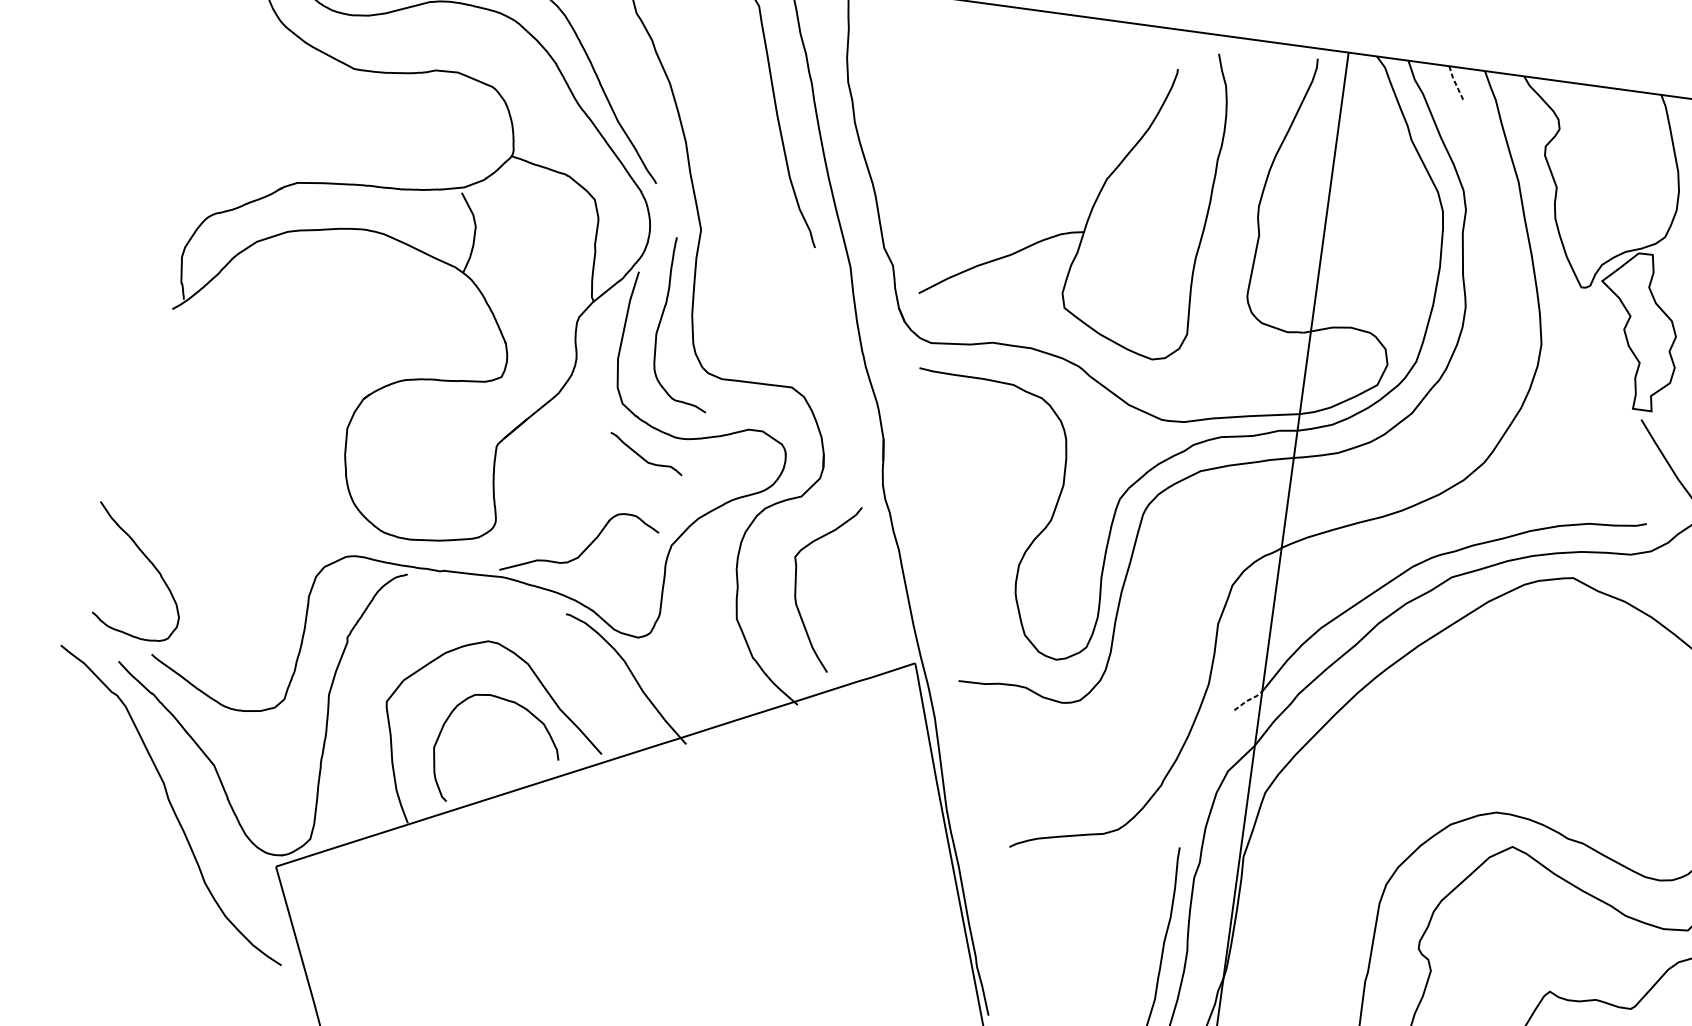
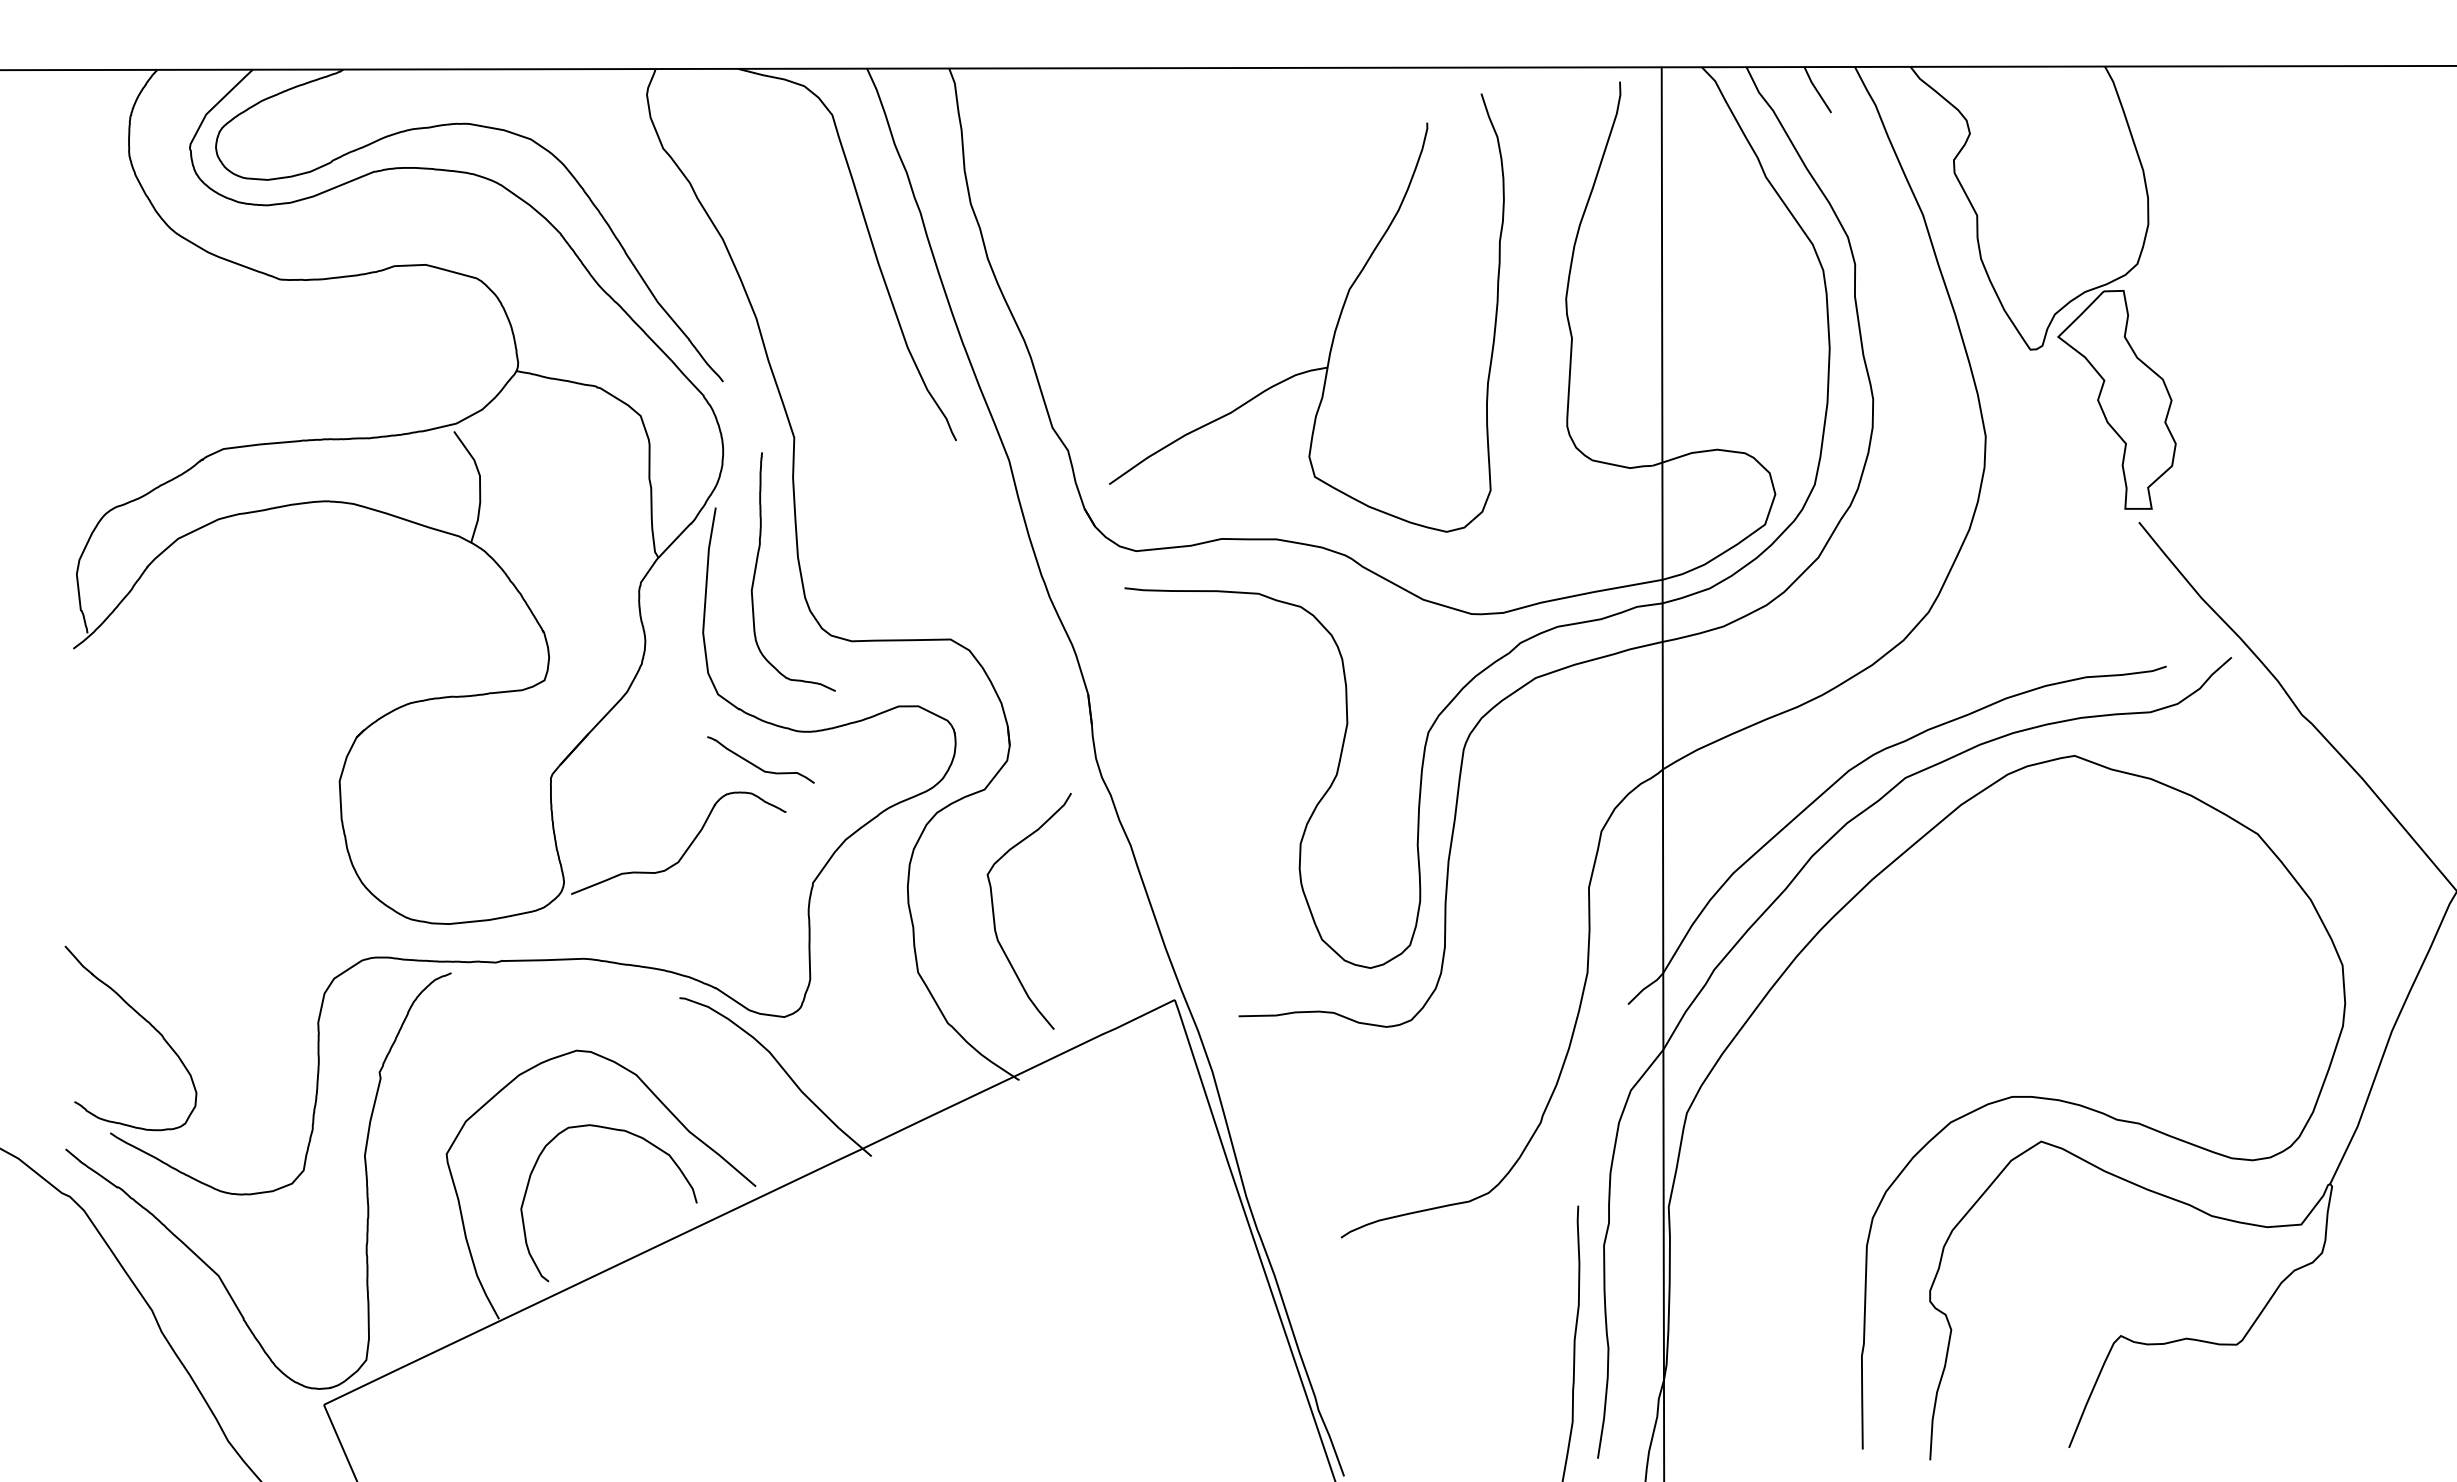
line: (1455, 83) -> (1816, 89), dashed -> solid
curve: (585, 548) -> (687, 847), moved
curve: (149, 562) -> (145, 1021), moved
line: (1248, 699) -> (1645, 987), dashed -> solid

